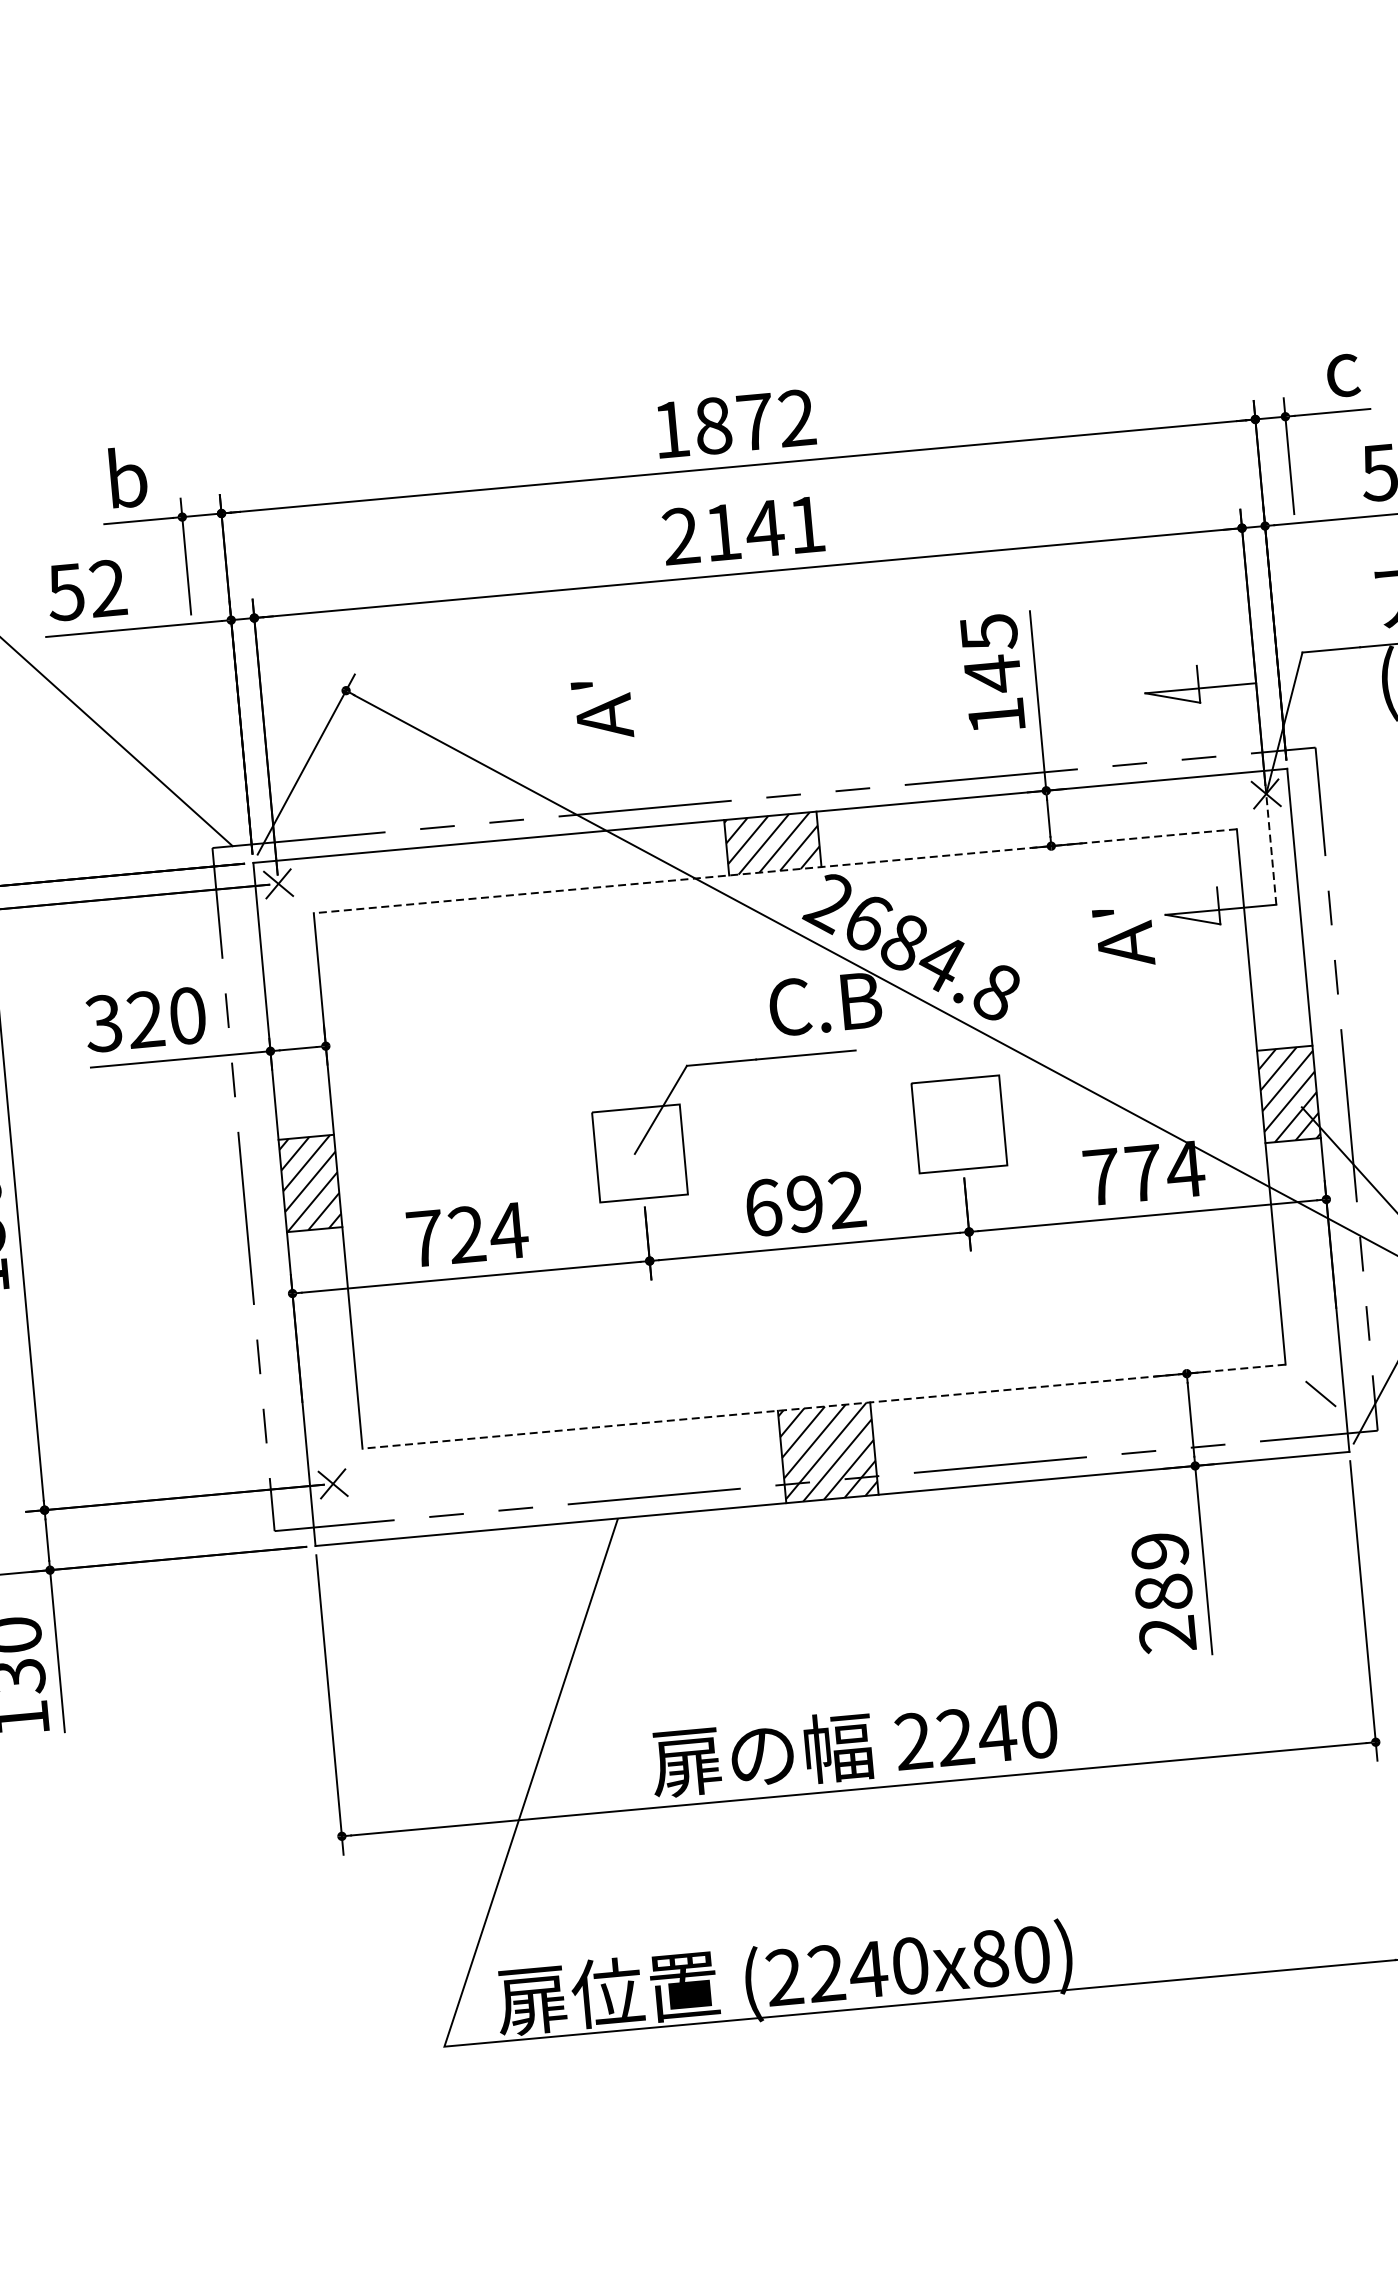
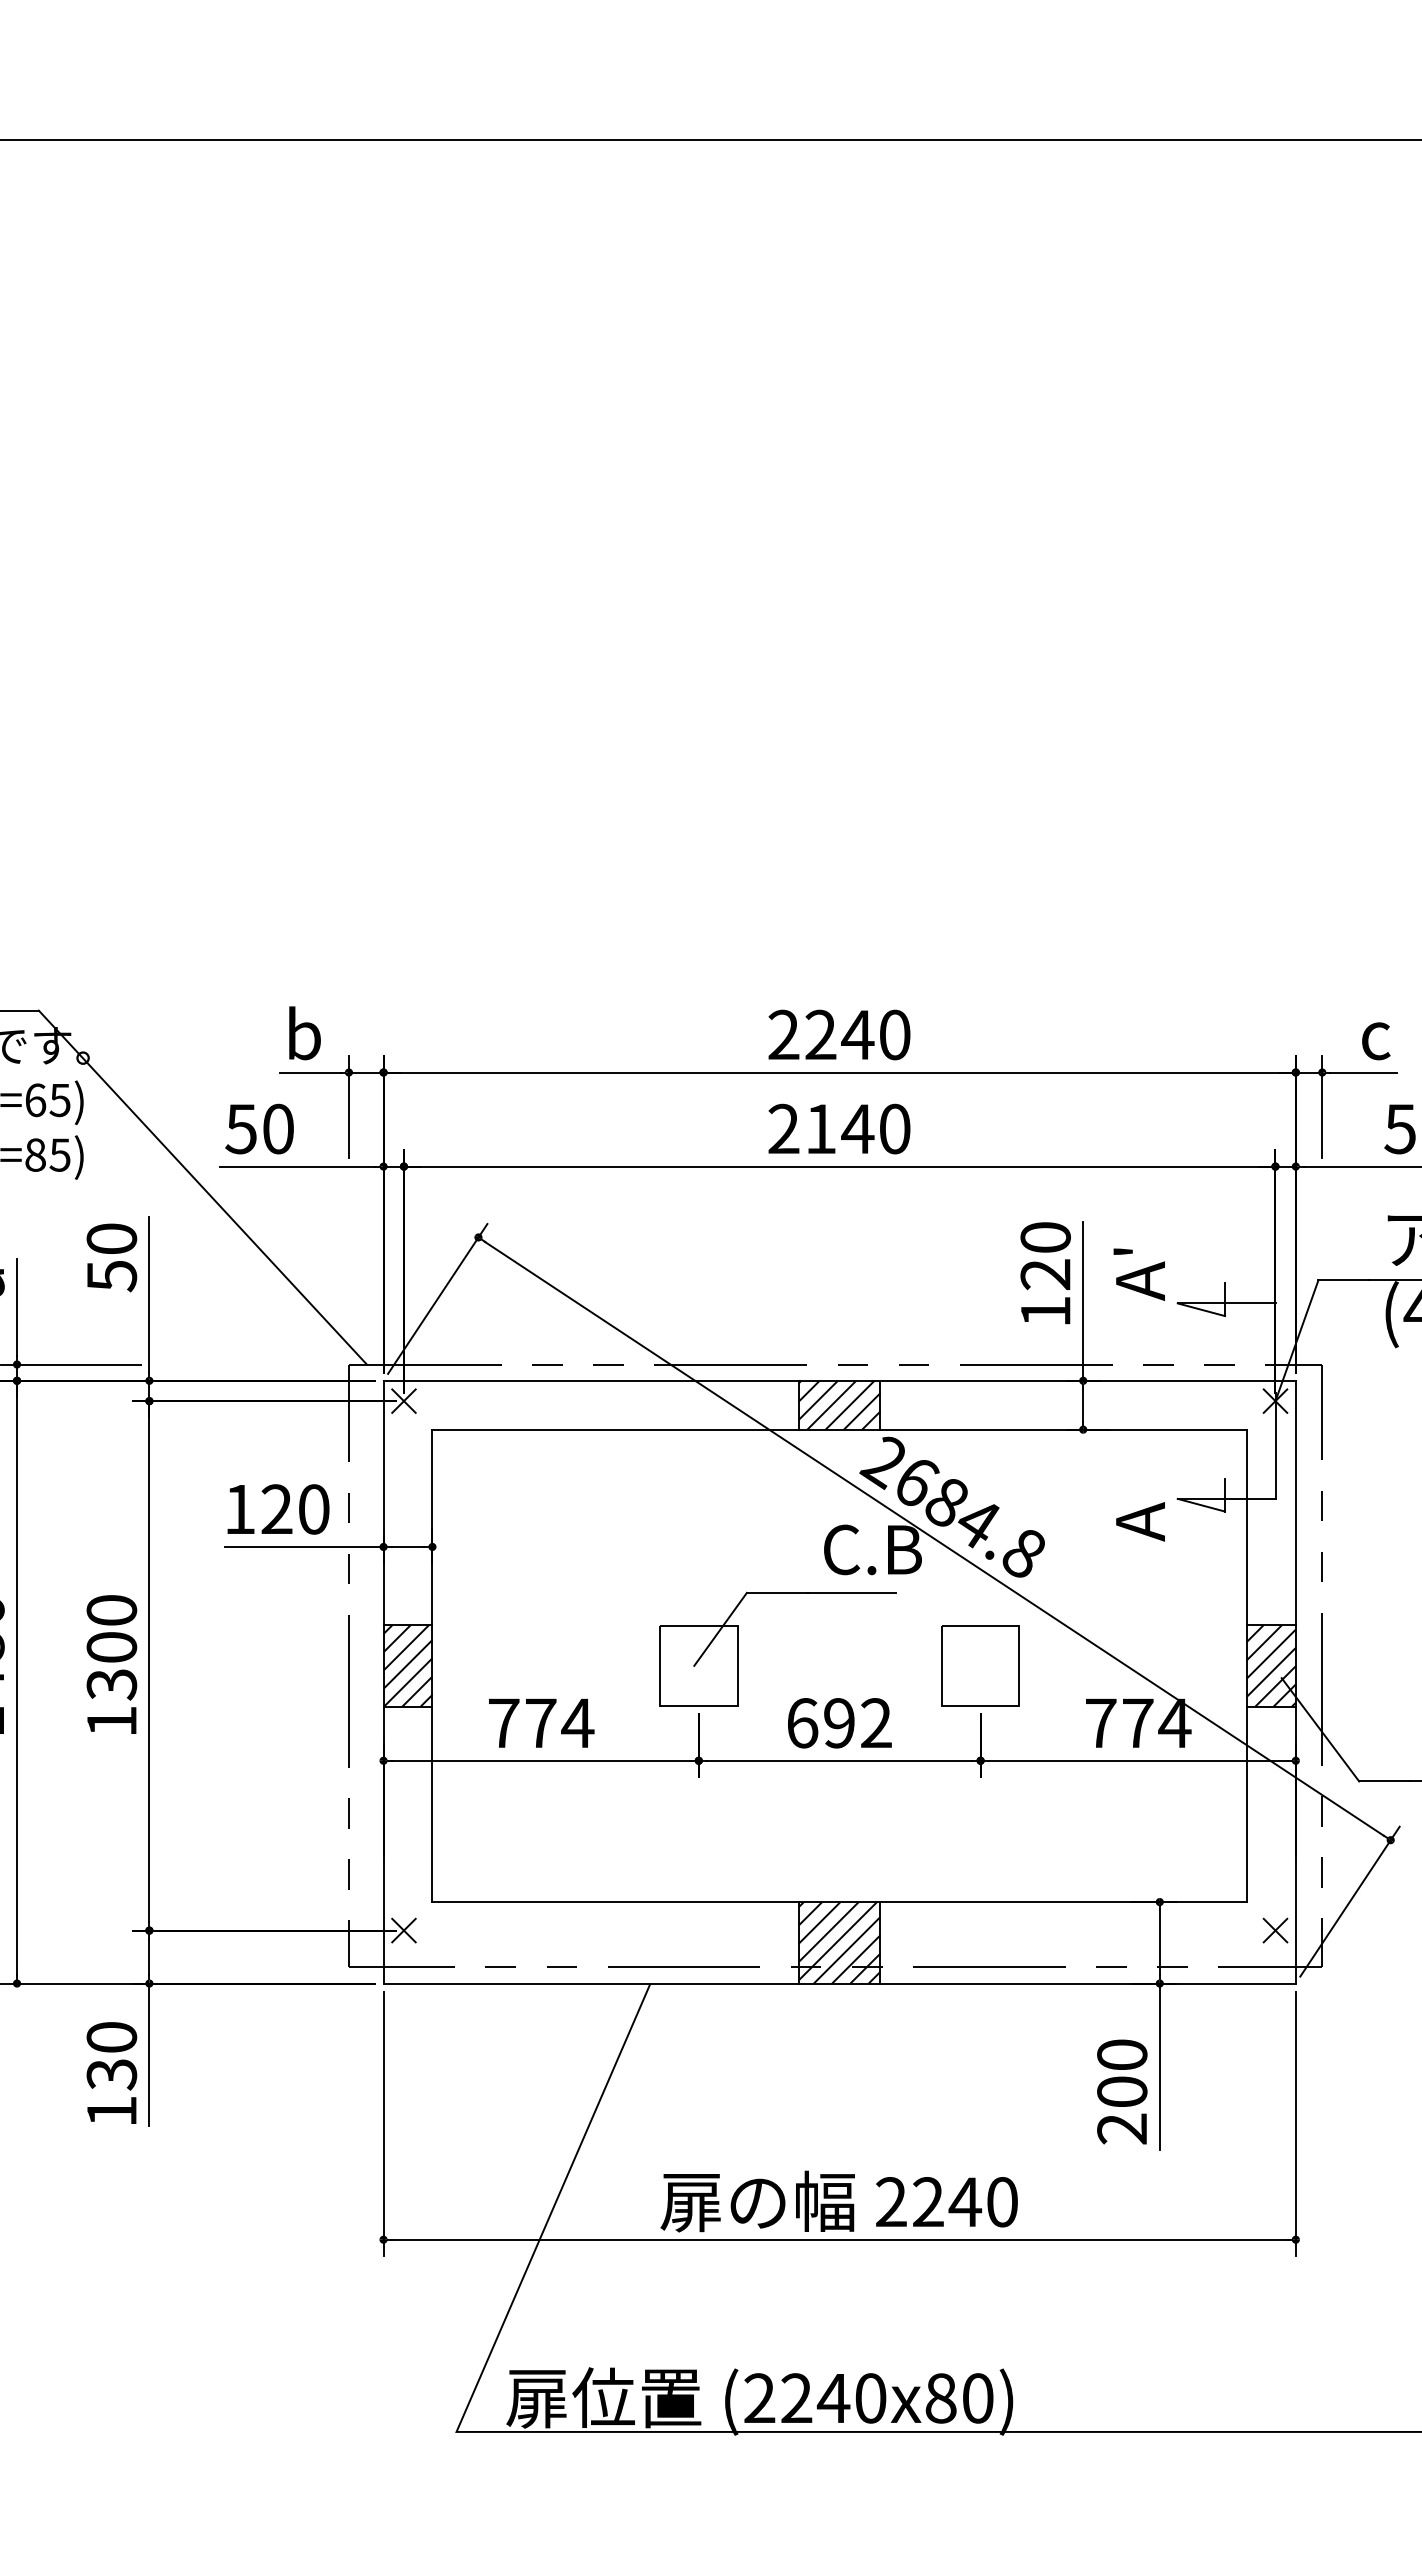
text: (734, 423) -> (839, 1034), 1872 -> 2240
text: (807, 524) -> (895, 1128), 2141 -> 2140
text: (108, 587) -> (278, 1128), 52 -> 50
text: (990, 653) -> (1045, 1256), 145 -> 120
text: (601, 709) -> (1138, 1274), moved
line: (1270, 844) -> (1275, 1445), dashed -> solid
line: (775, 871) -> (839, 1429), dashed -> solid
text: (1102, 913) -> (1122, 1492), A' -> A
text: (103, 1023) -> (239, 1509), 320 -> 120
text: (466, 1233) -> (540, 1722), 724 -> 774
line: (1320, 1393) -> (1275, 1930), added
line: (823, 1407) -> (839, 1902), dashed -> solid
text: (1162, 1571) -> (1122, 2073), 289 -> 200

